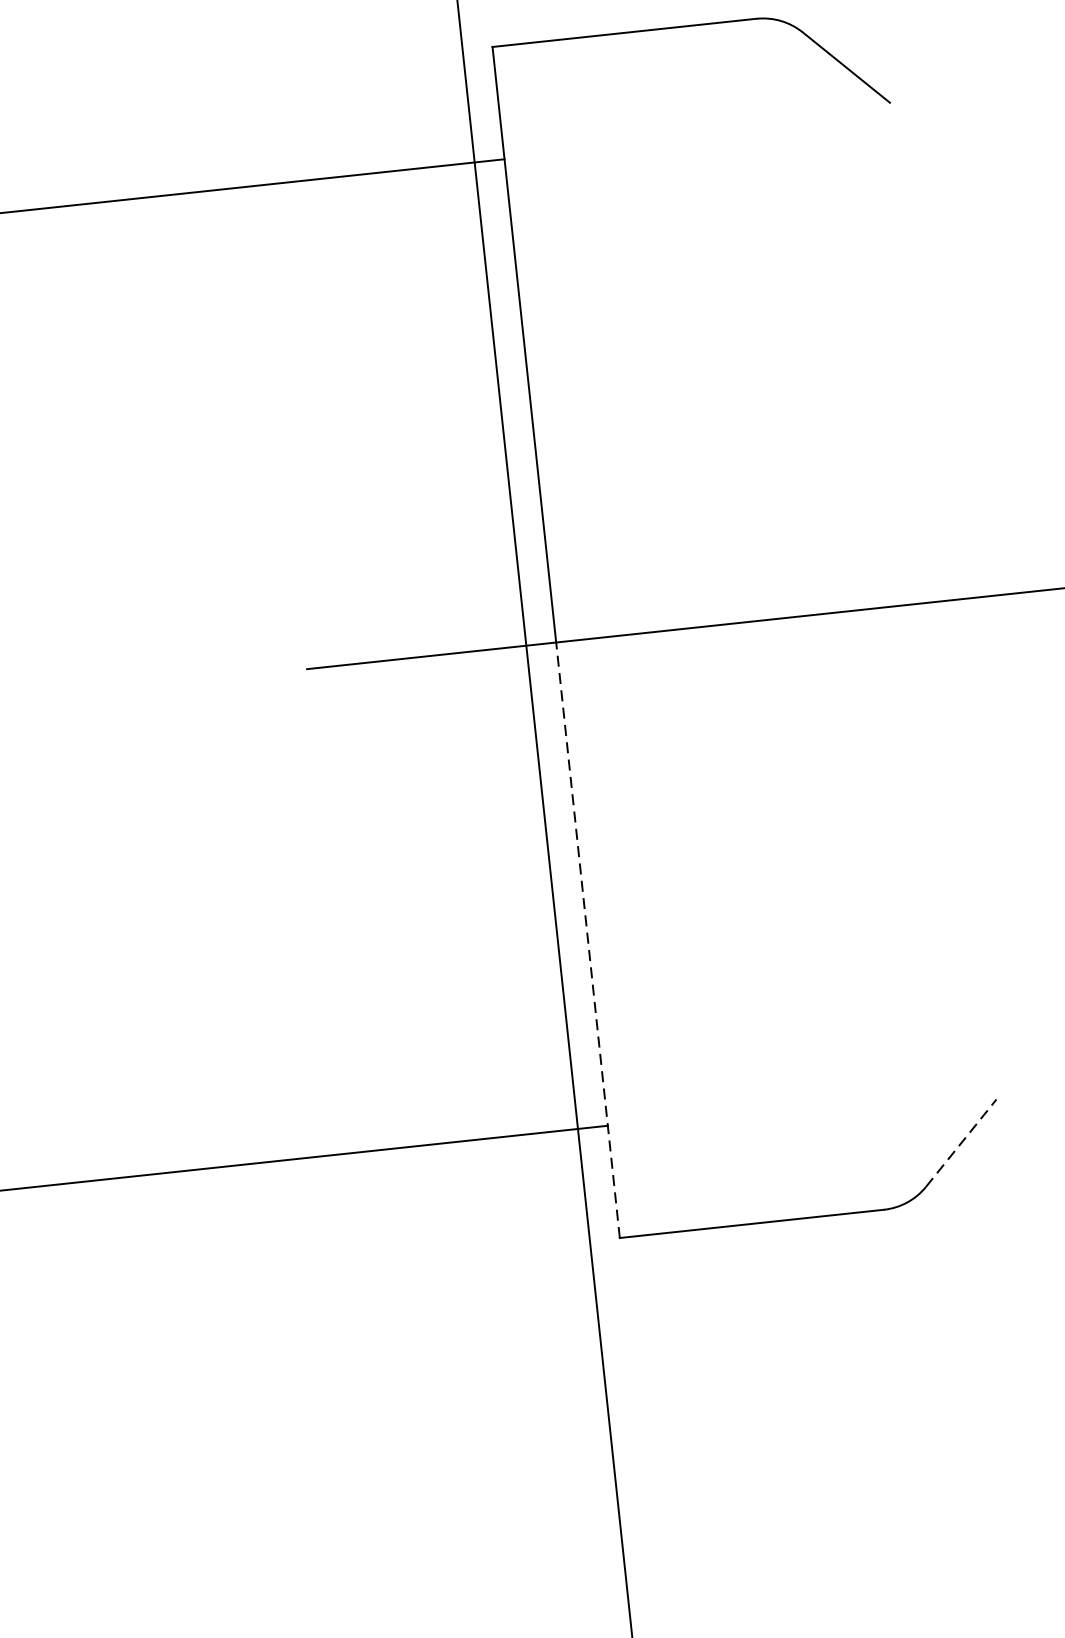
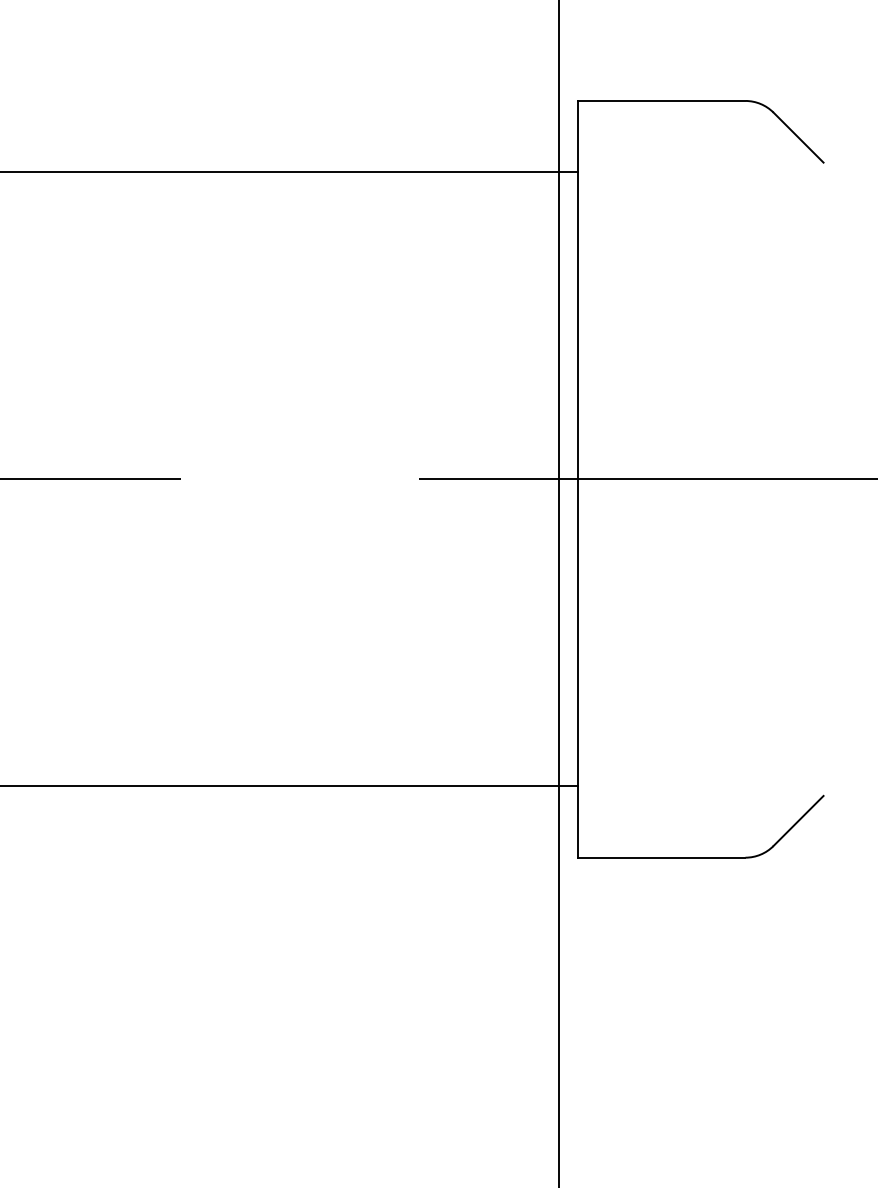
line: (587, 940) -> (577, 668), dashed -> solid
line: (961, 1142) -> (798, 820), dashed -> solid

